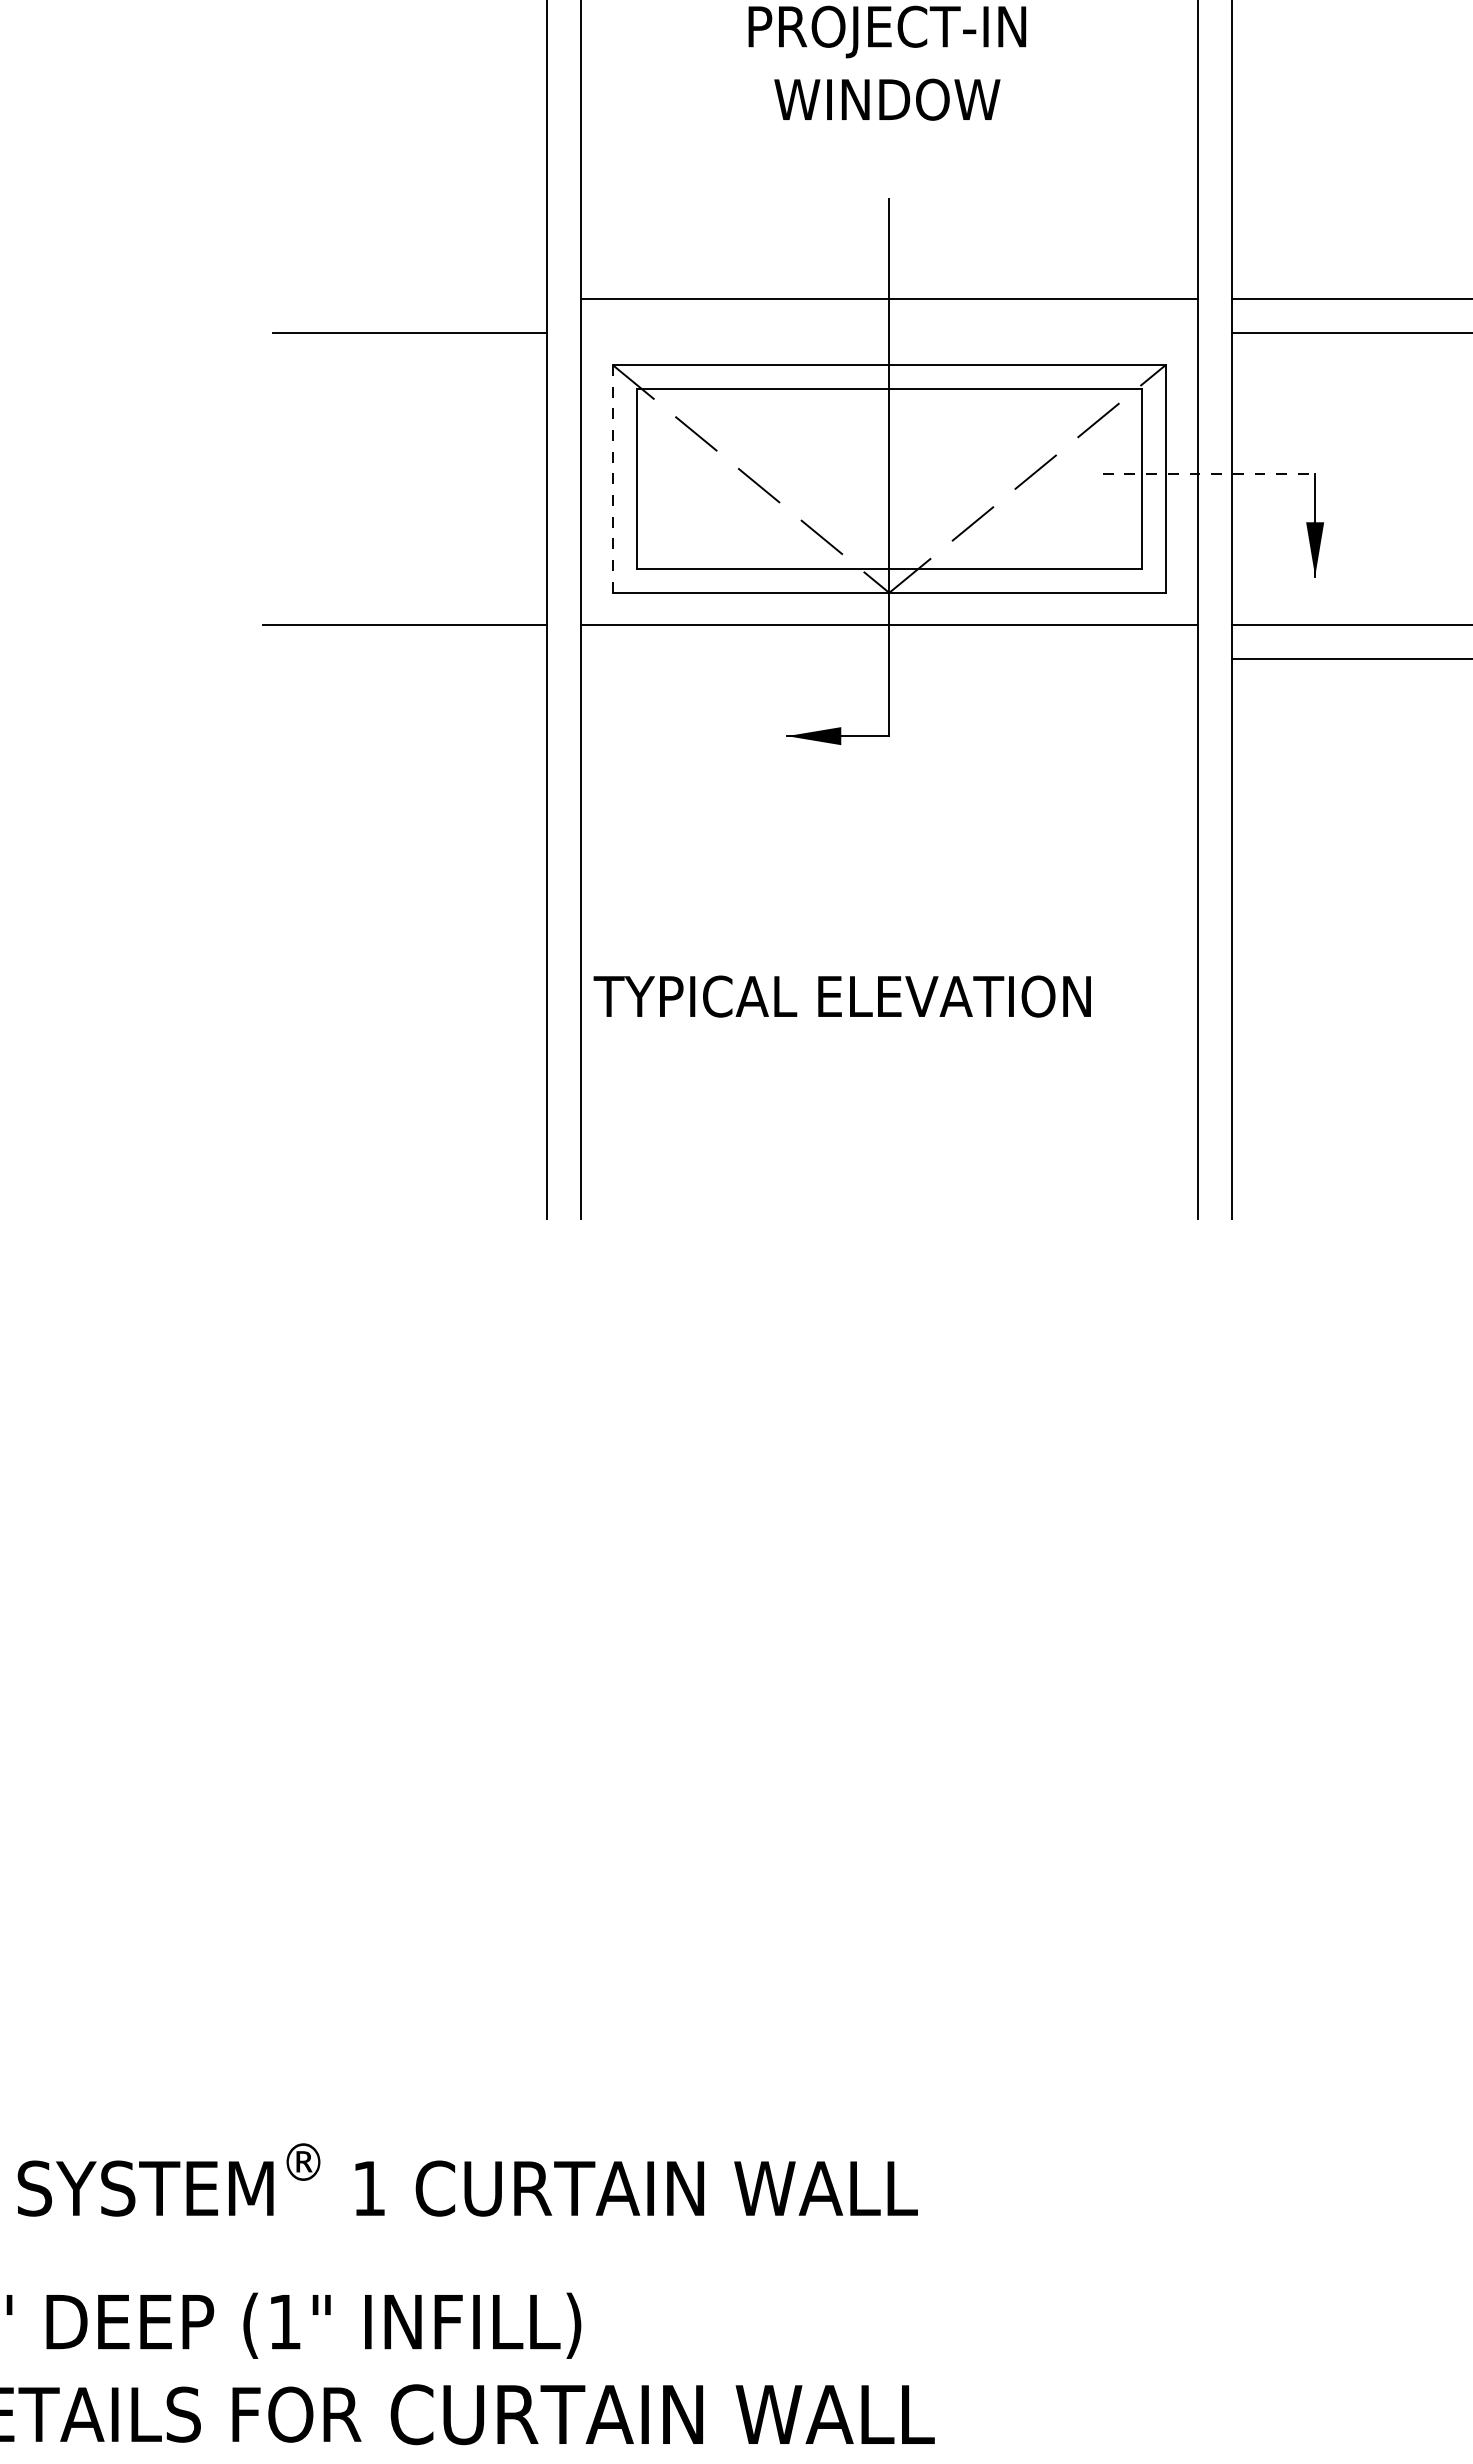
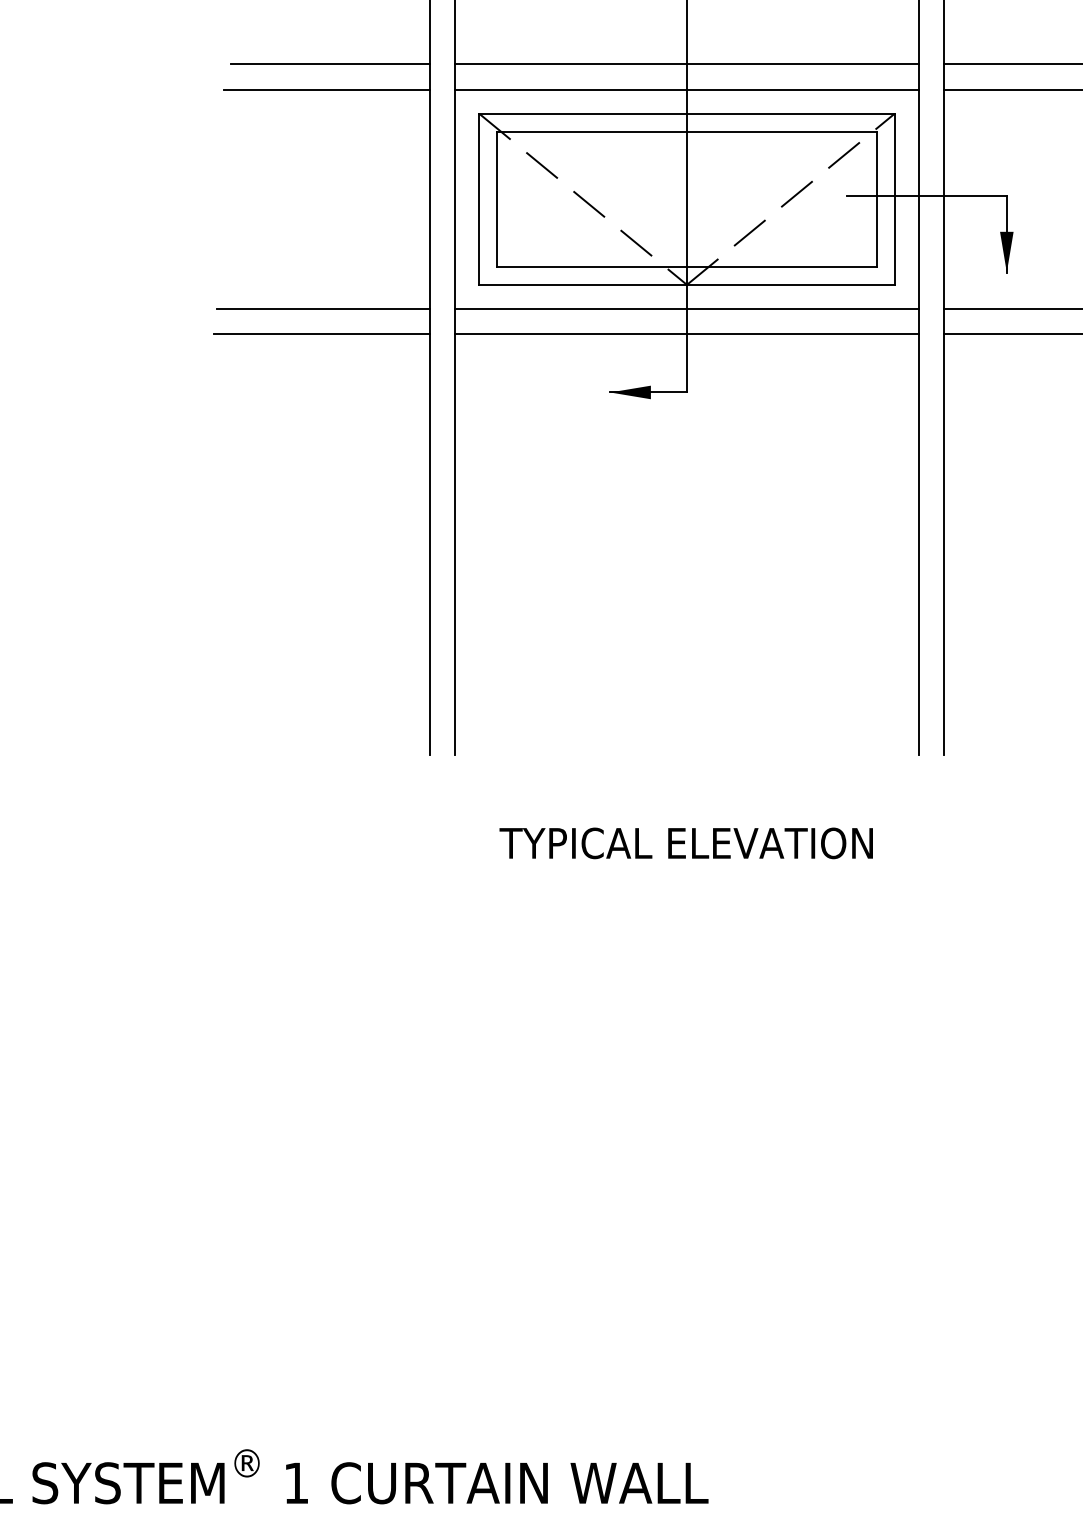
line: (413, 299) -> (329, 64), added
line: (888, 333) -> (686, 90), added
line: (1209, 474) -> (927, 195), dashed -> solid
line: (612, 478) -> (479, 198), dashed -> solid
line: (402, 658) -> (321, 334), added
line: (888, 658) -> (686, 334), added
text: (841, 996) -> (685, 843), moved

